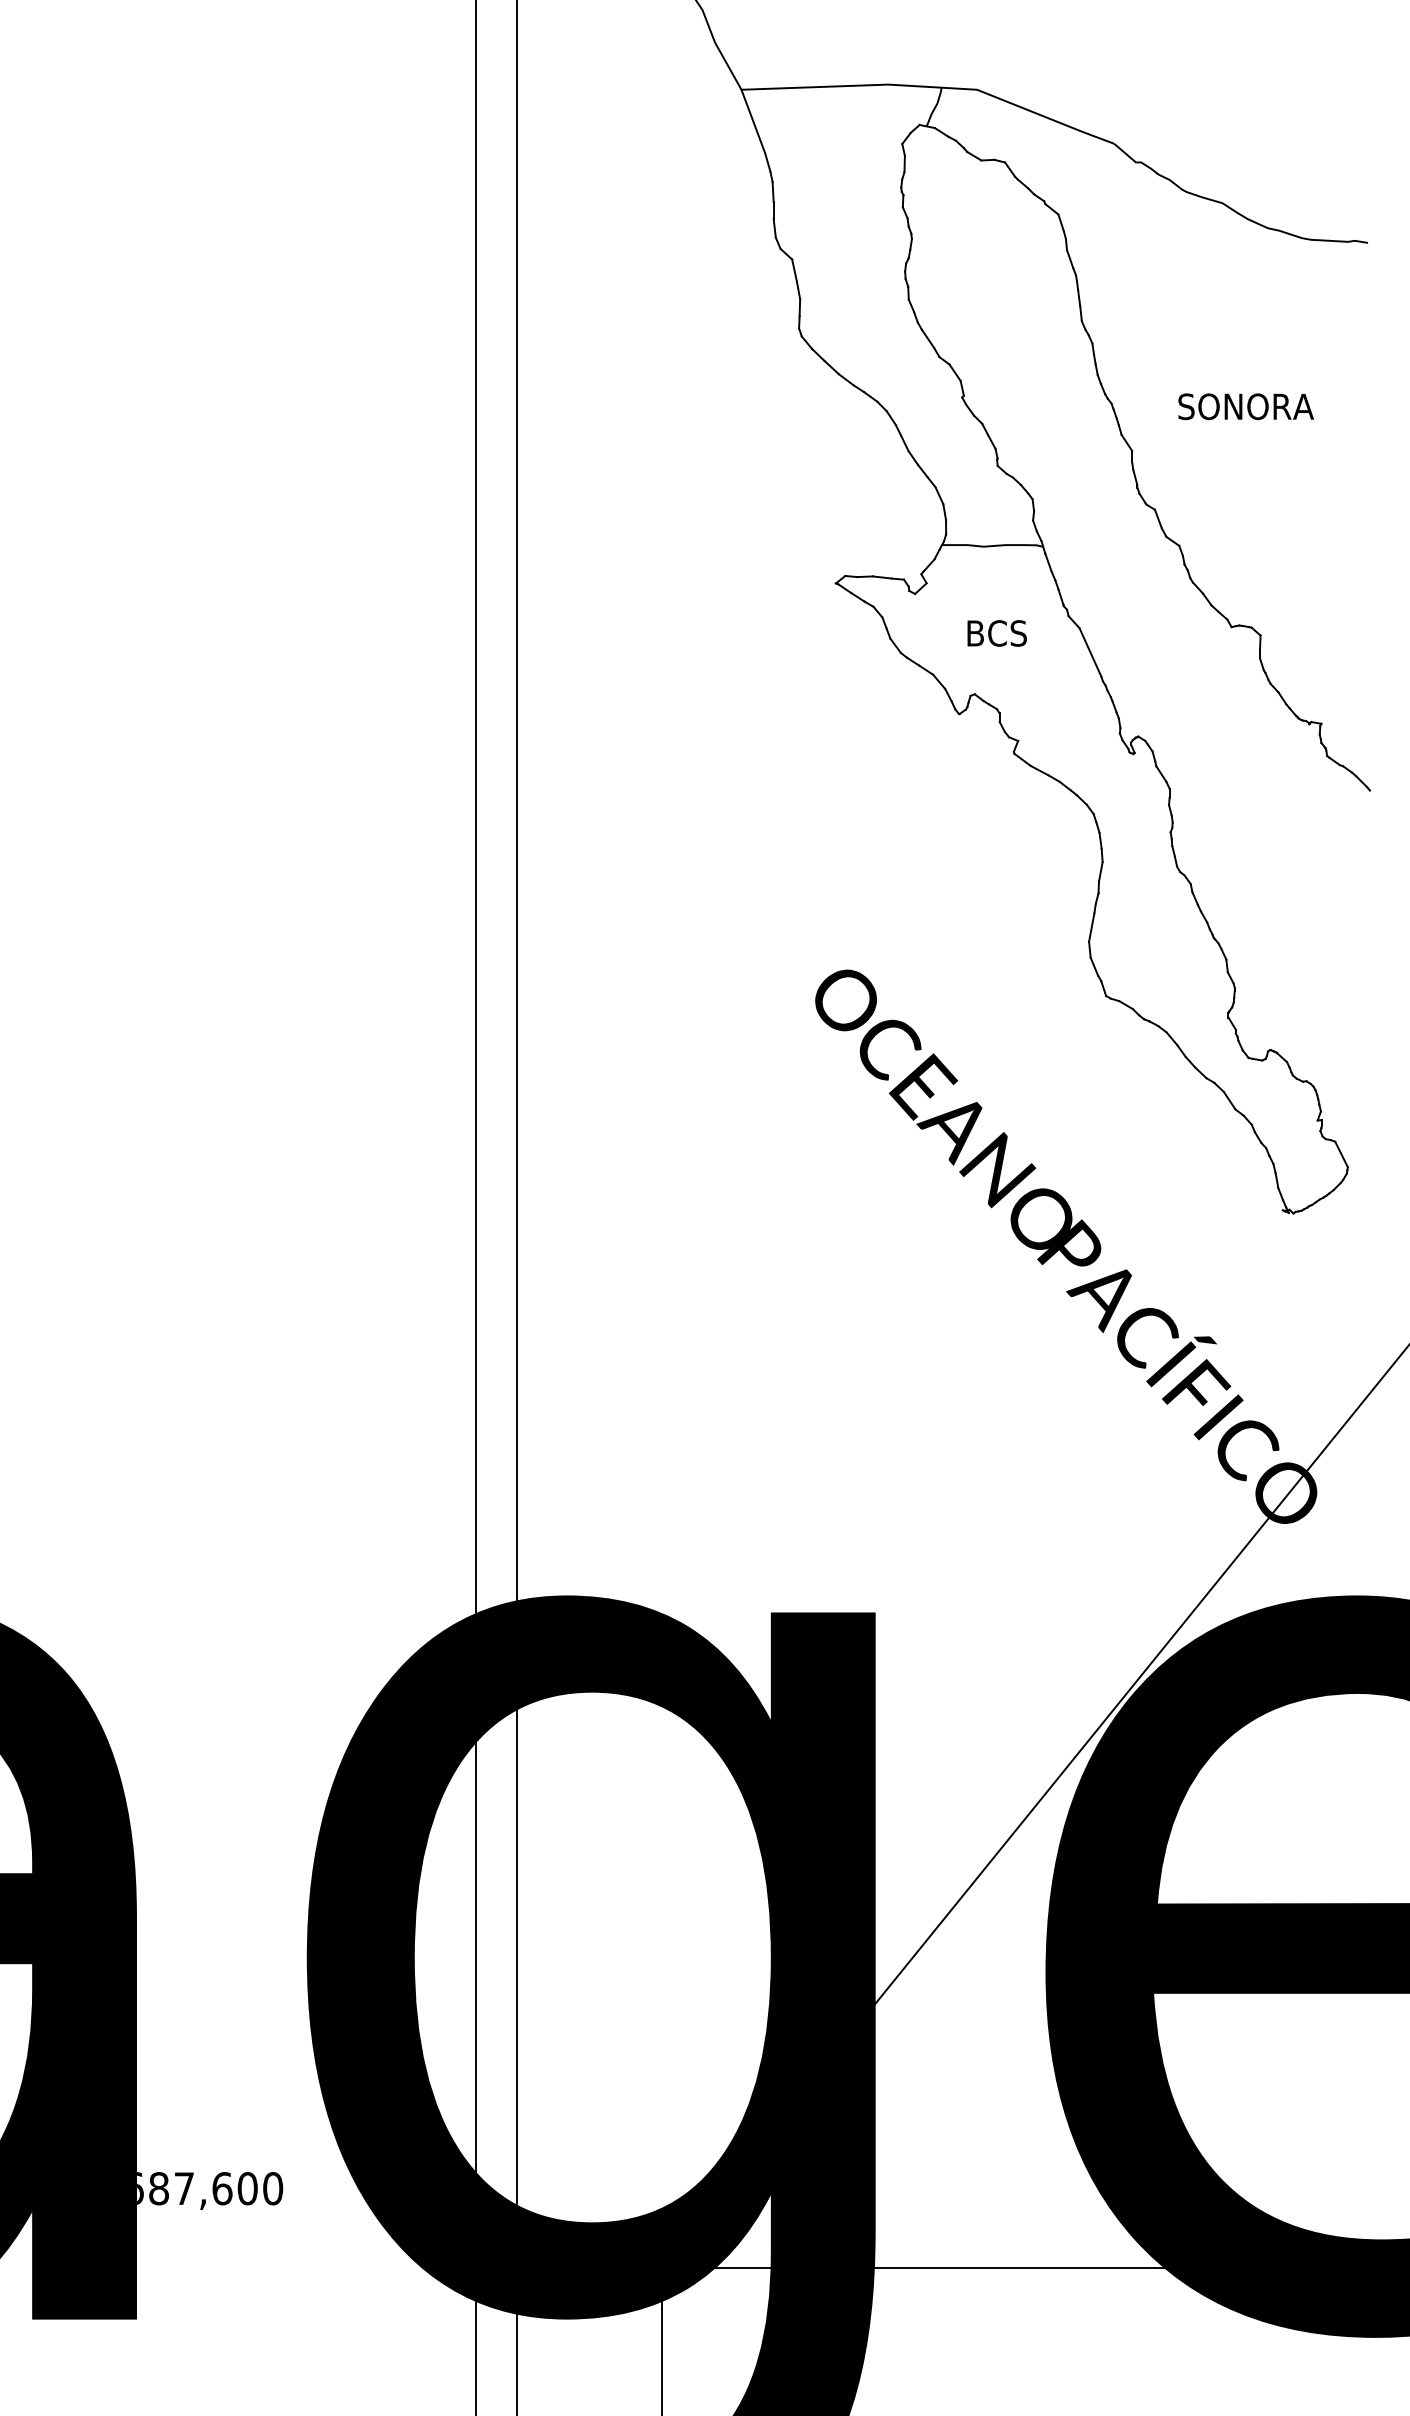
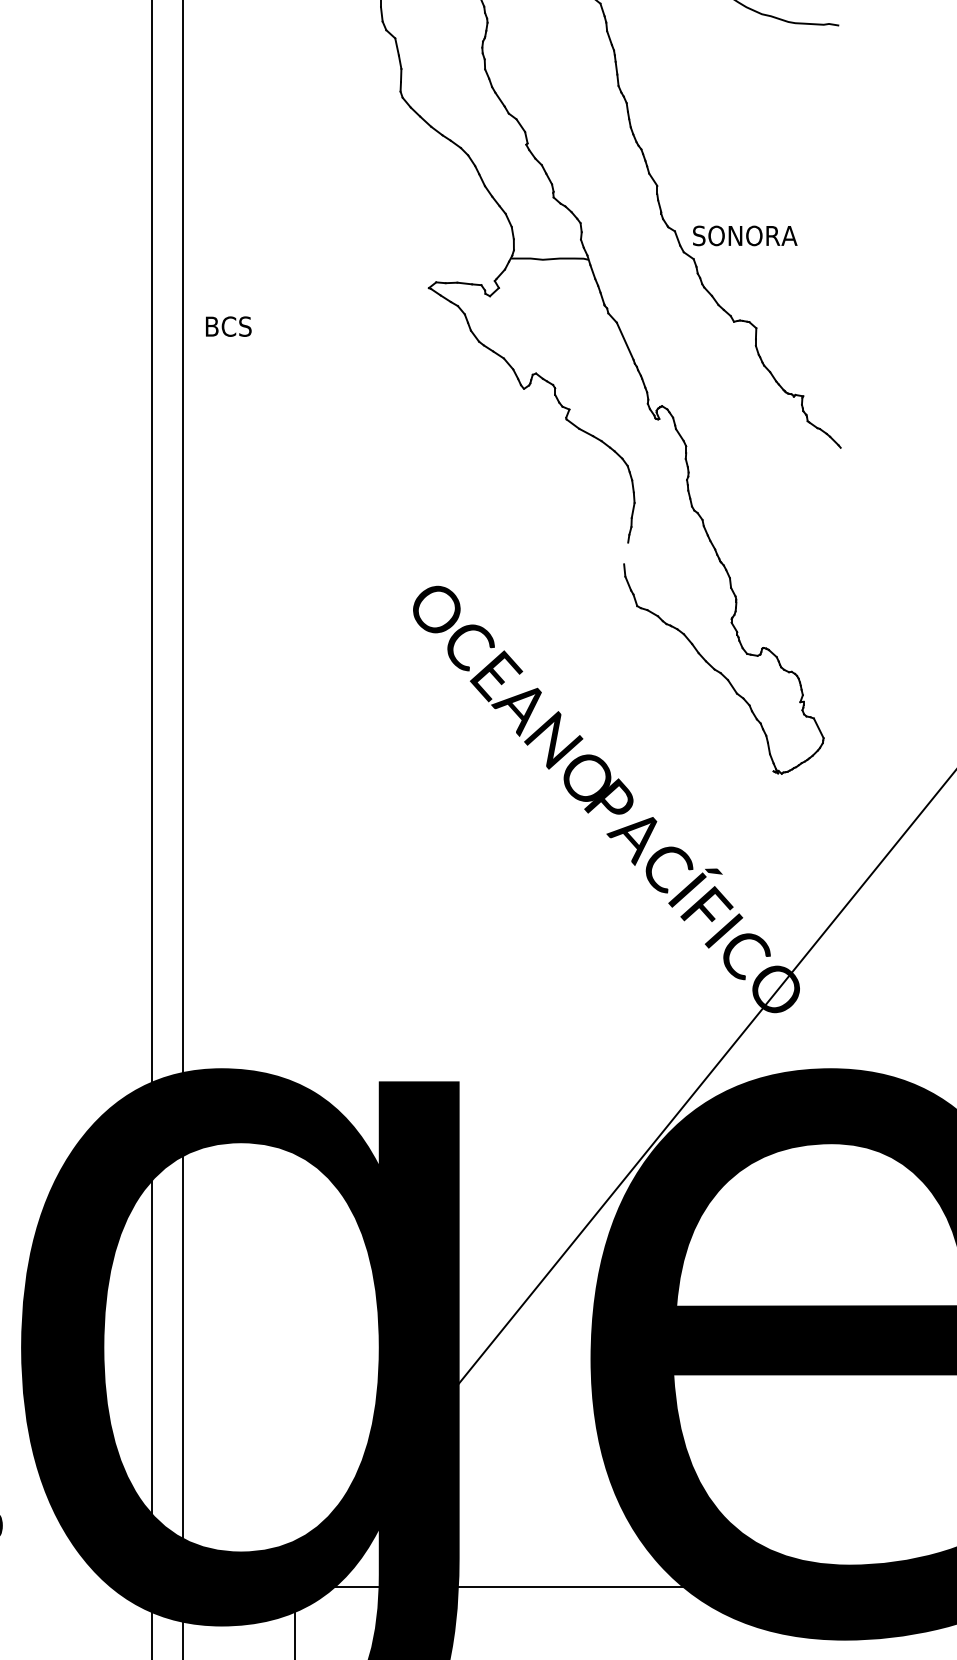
text: (1245, 406) -> (744, 235), moved
text: (996, 633) -> (228, 326), moved
line: (1091, 927) -> (626, 553), removed

